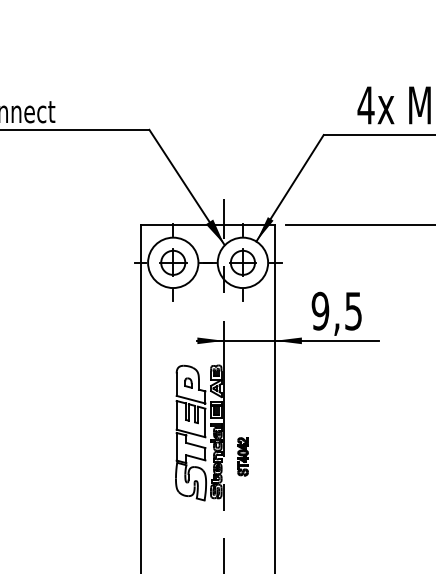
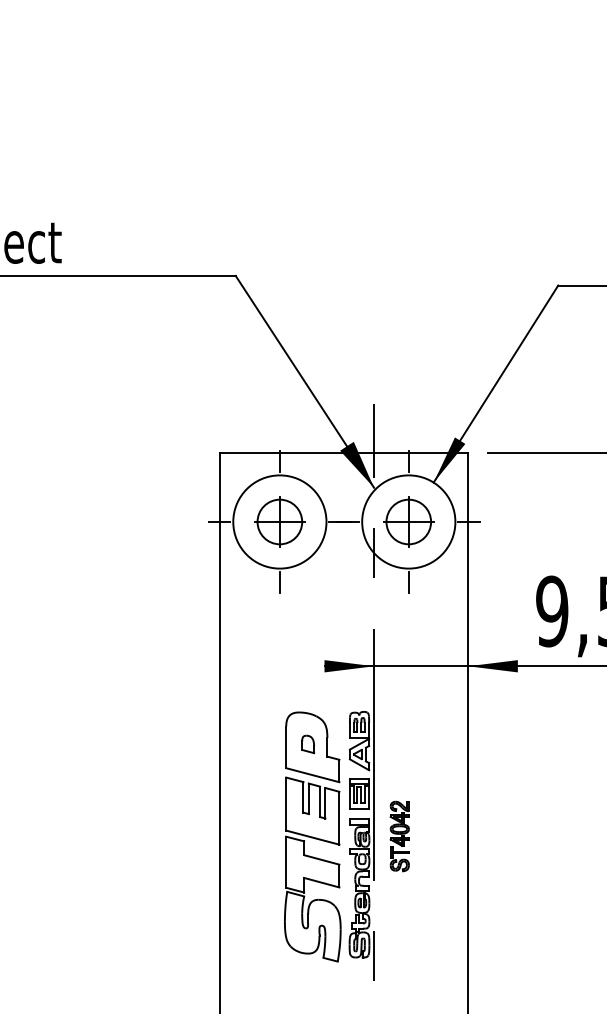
part: (242, 456) -> (398, 835), moved

